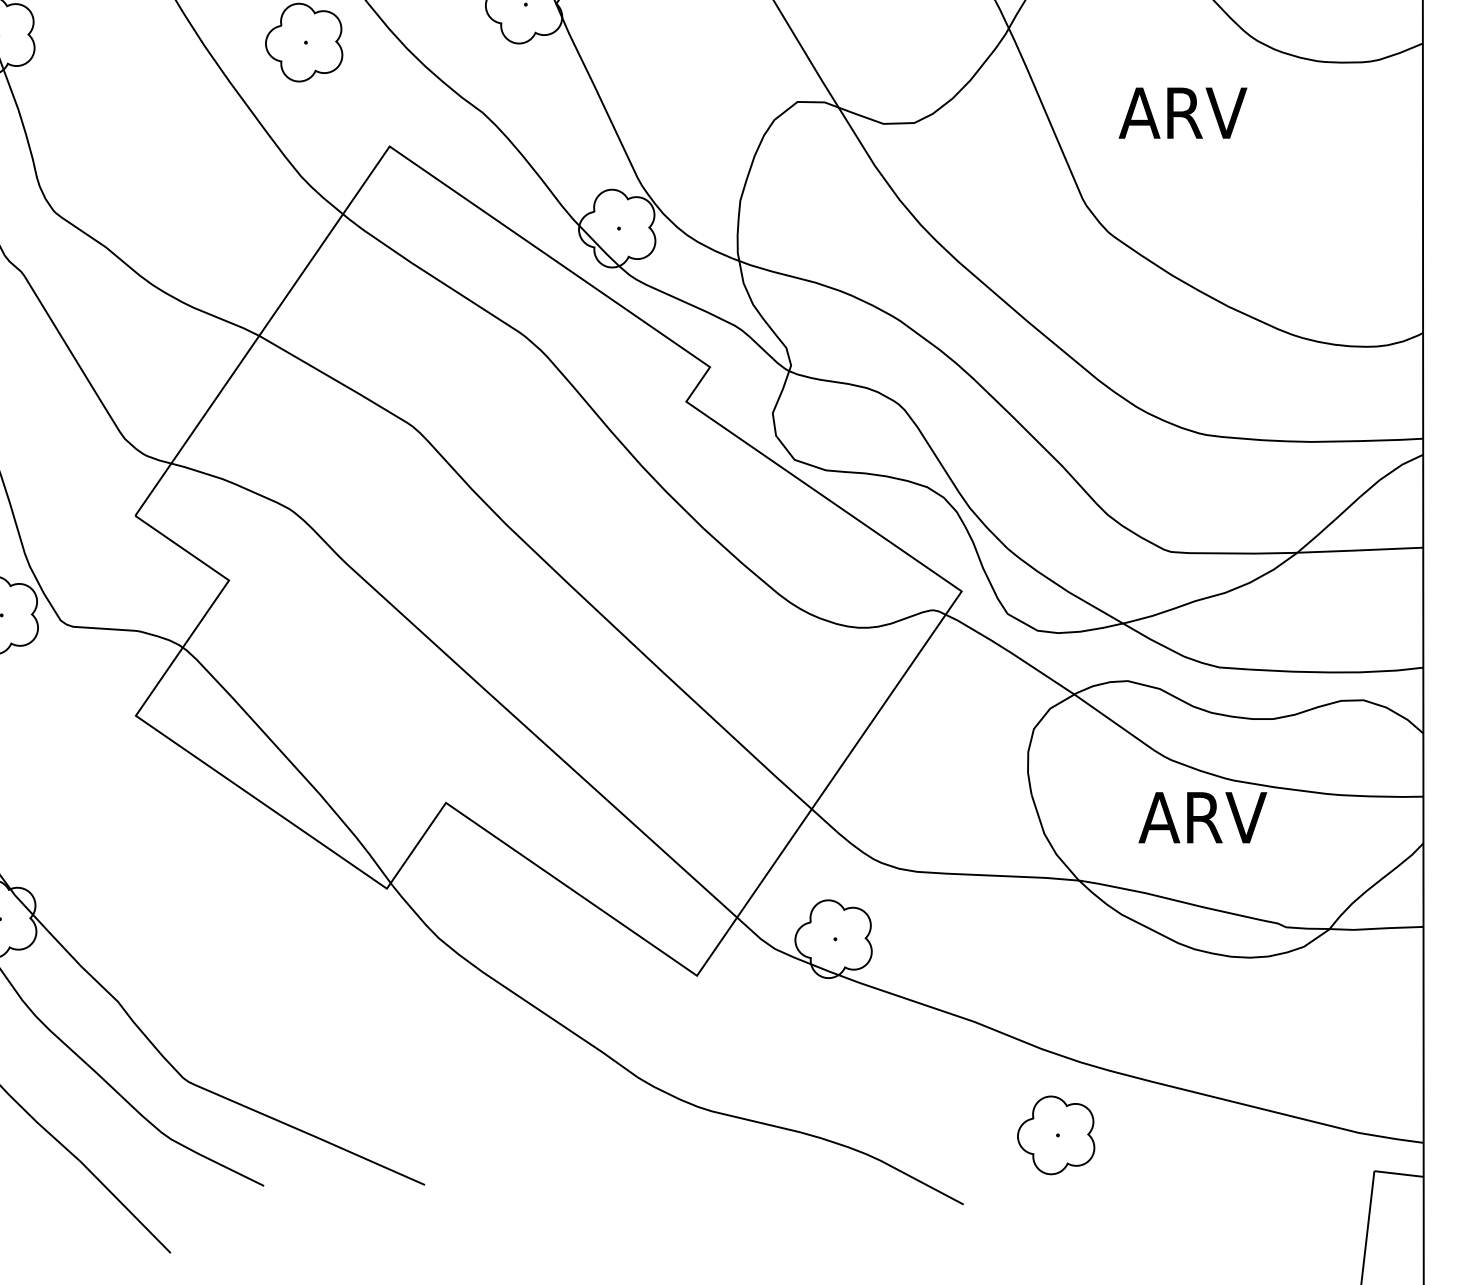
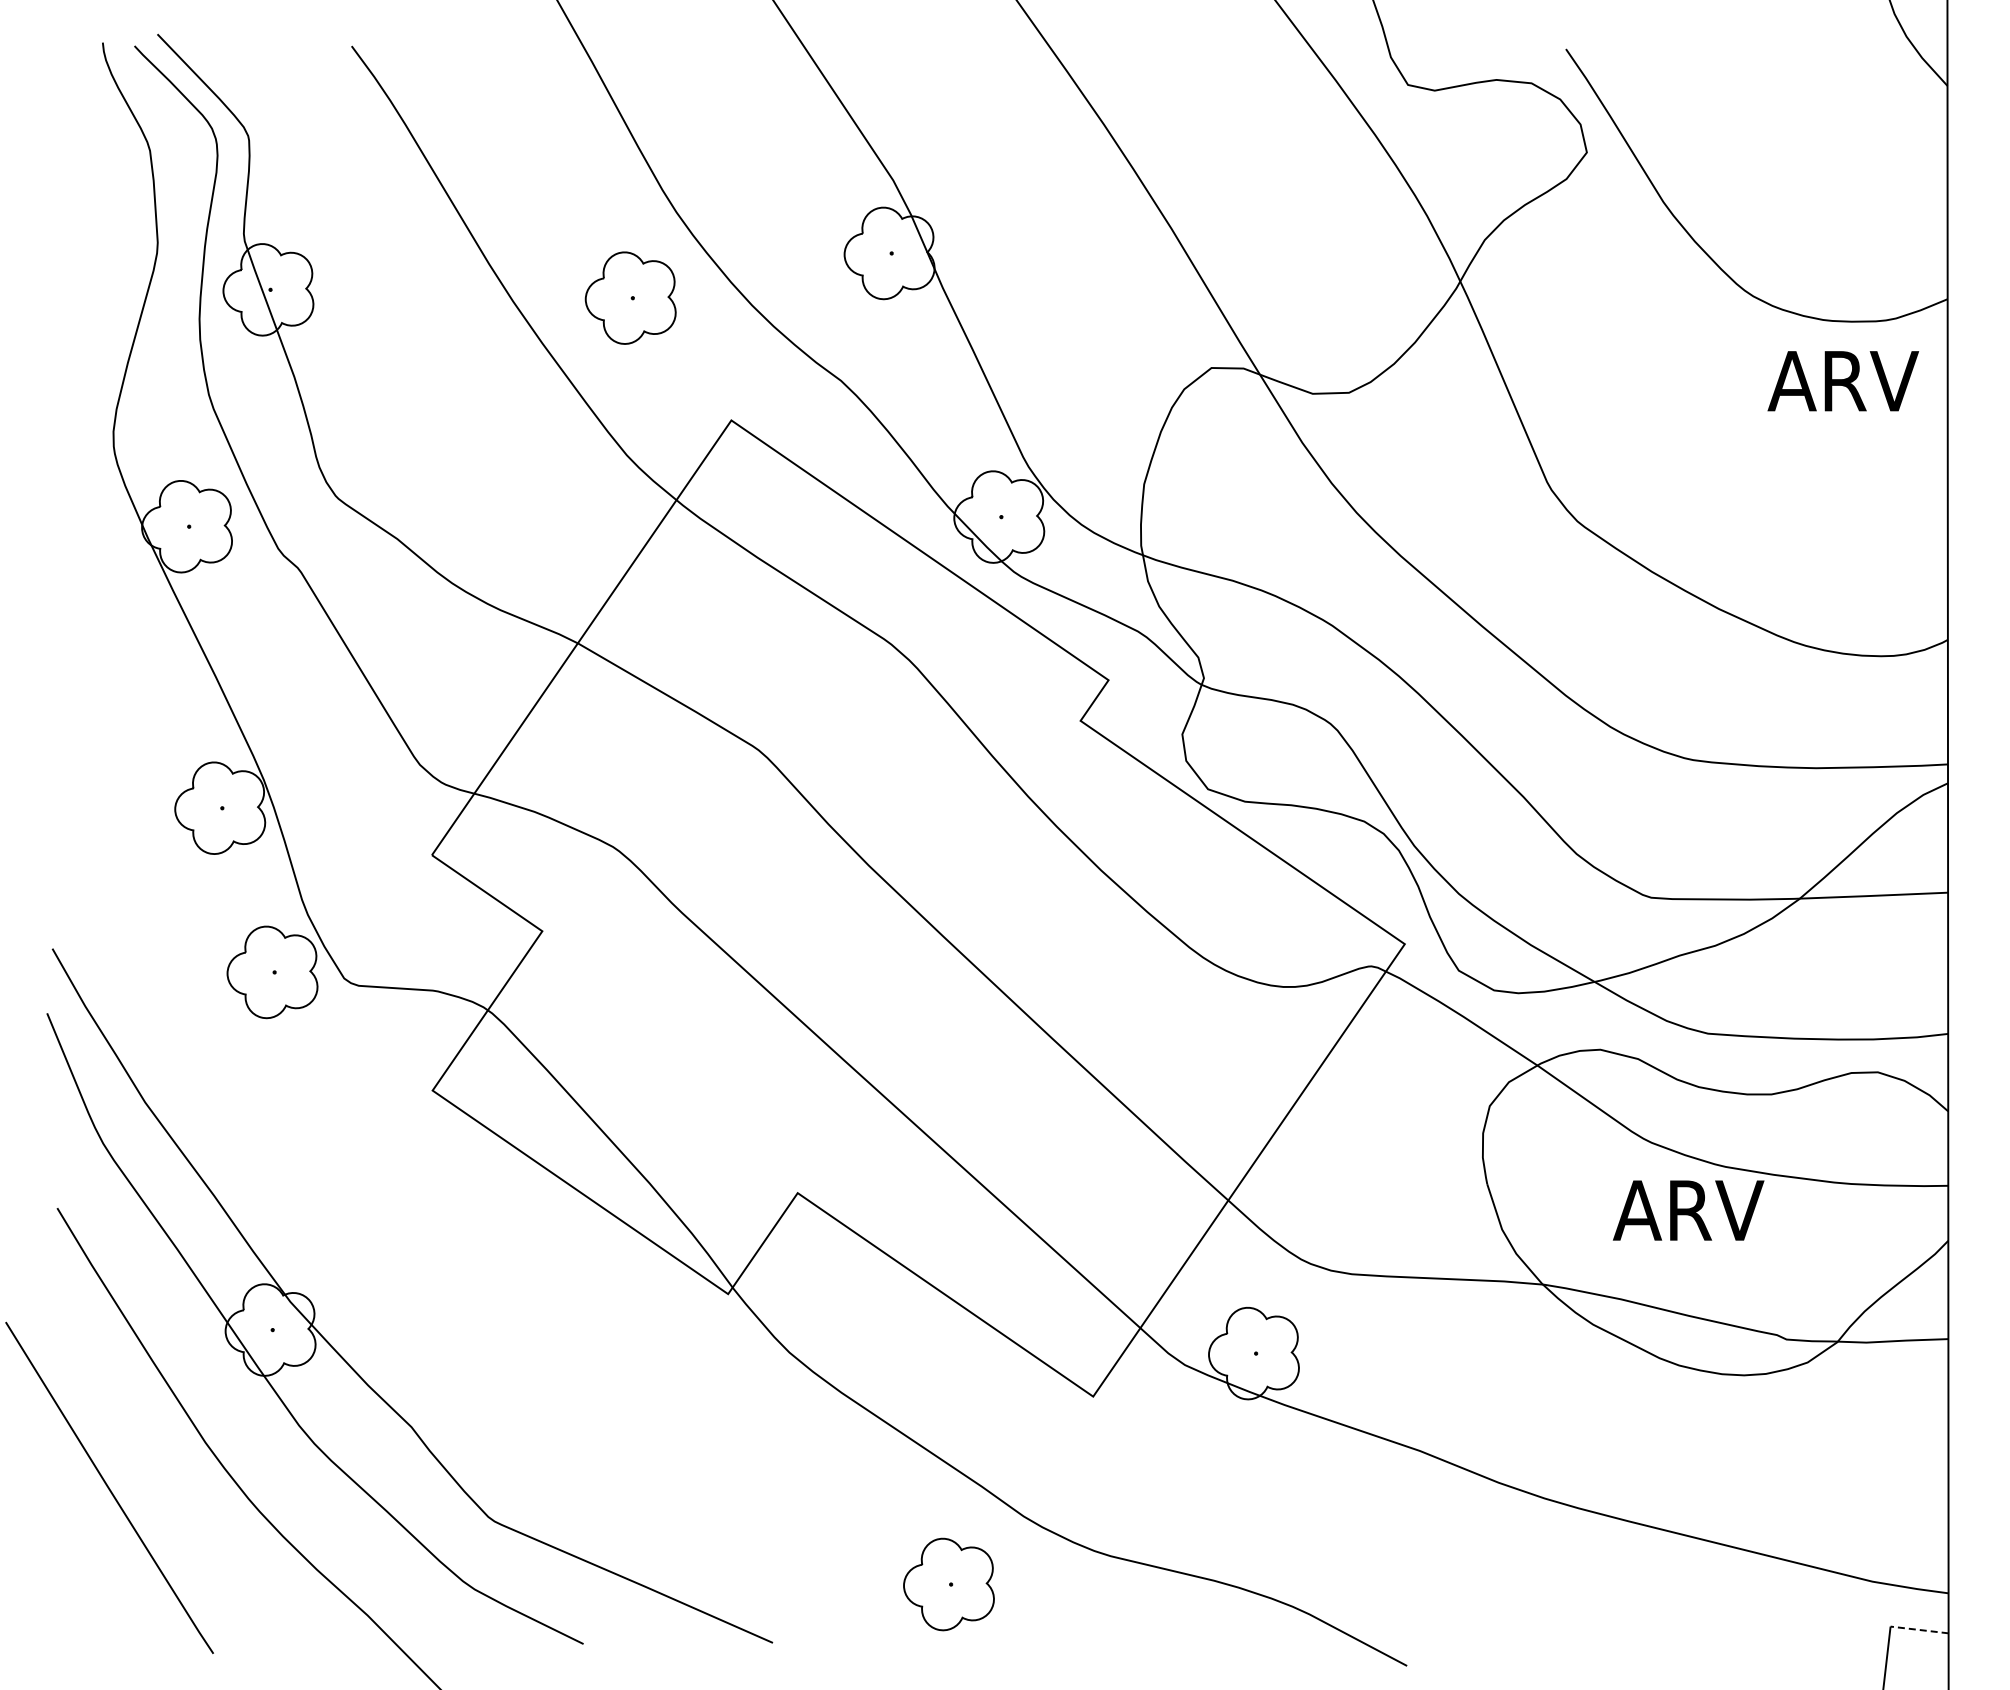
text: (1183, 113) -> (1843, 381), moved
part: (1055, 1135) -> (948, 1584), moved
line: (1398, 1173) -> (1919, 1629), solid -> dashed

